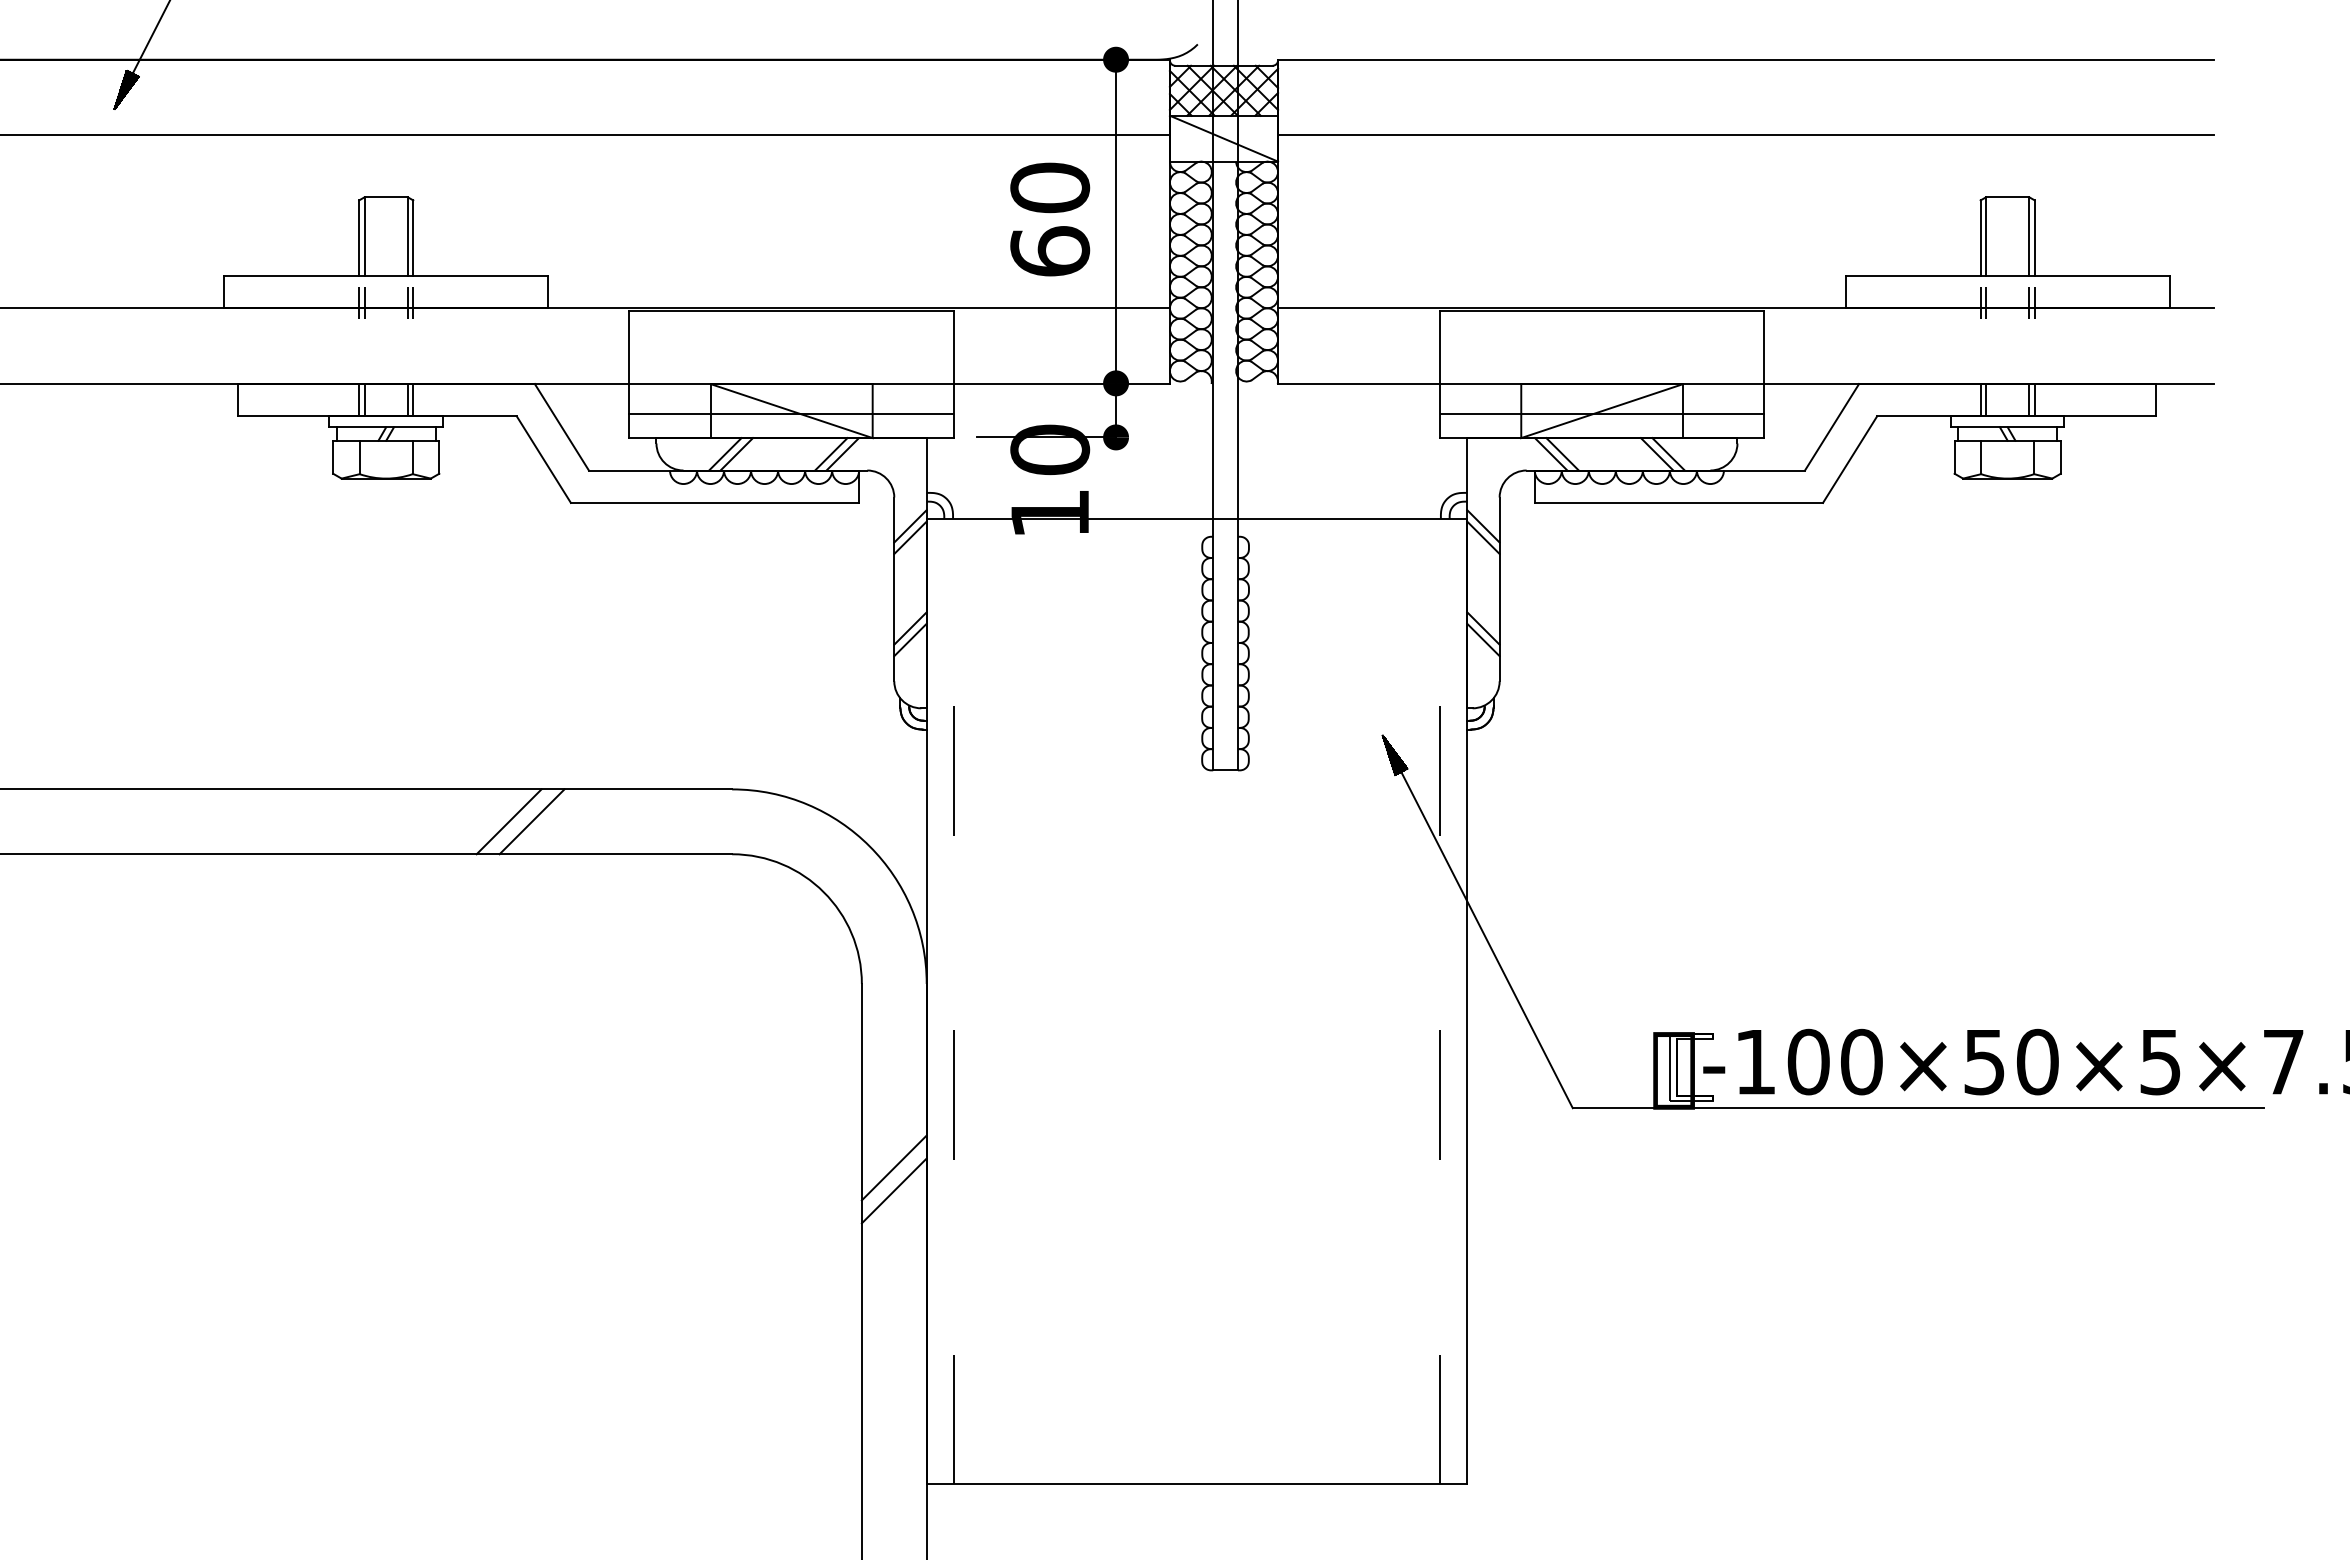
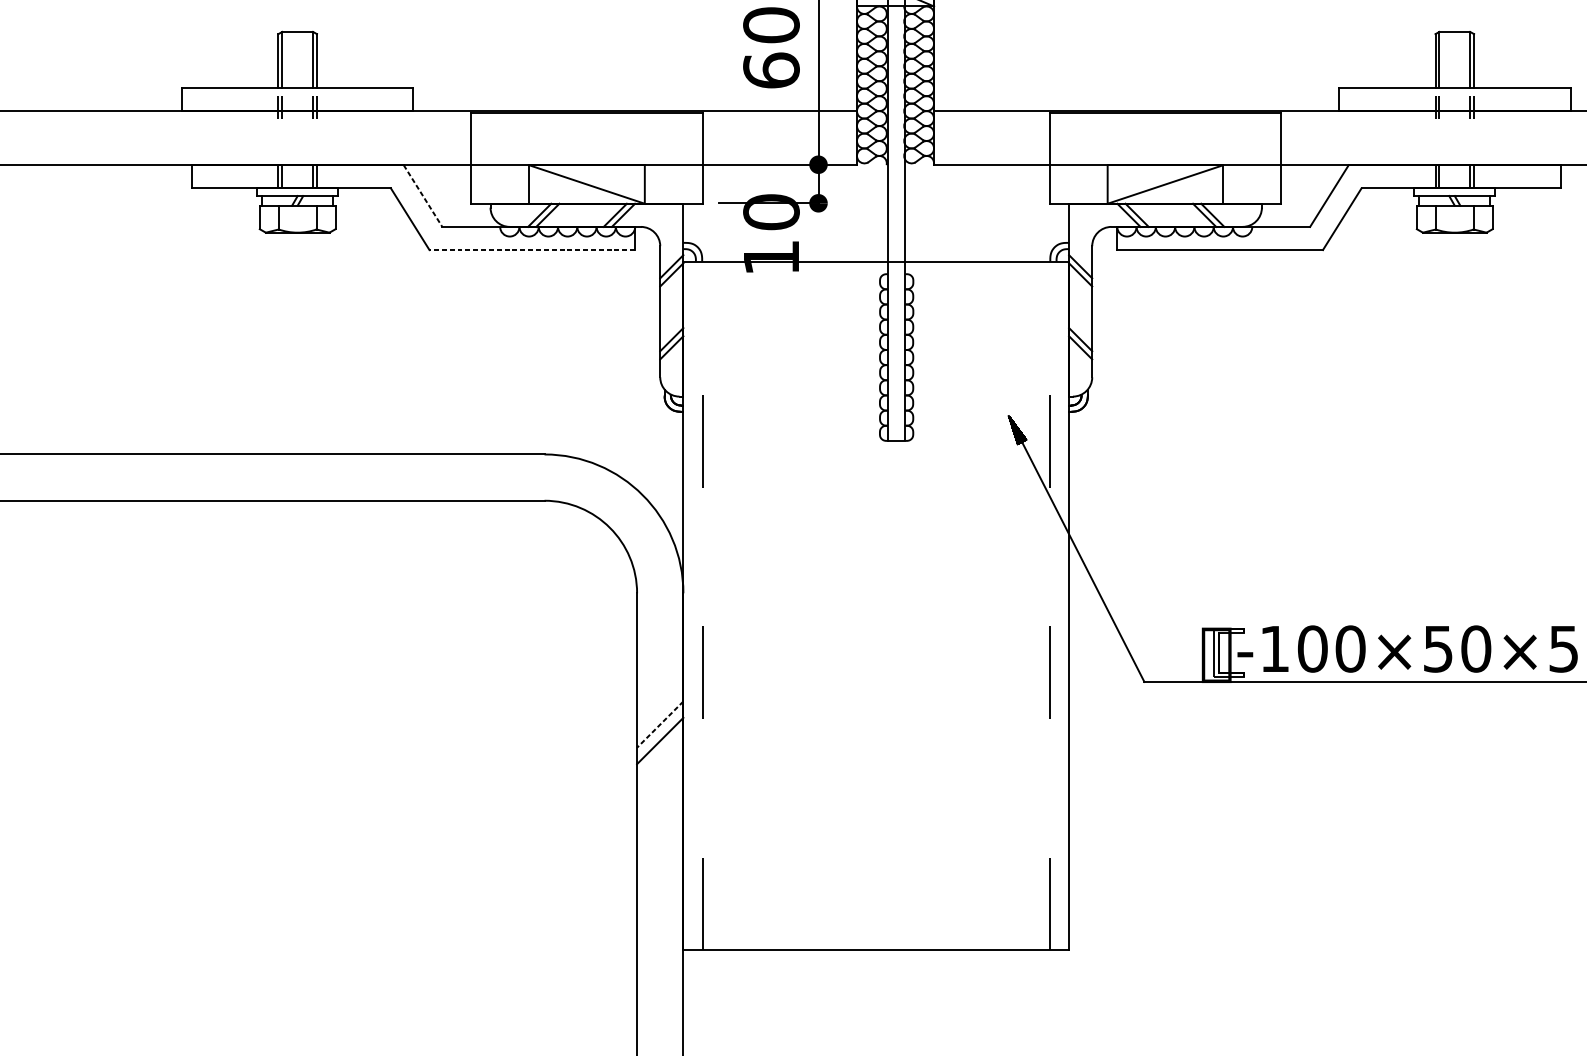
line: (790, 414) -> (586, 186), removed
line: (1602, 414) -> (1165, 186), removed
line: (561, 427) -> (422, 196), solid -> dashed
line: (714, 502) -> (531, 249), solid -> dashed
line: (508, 821) -> (384, 477), removed
line: (531, 821) -> (401, 477), removed
line: (894, 1167) -> (660, 724), solid -> dashed

